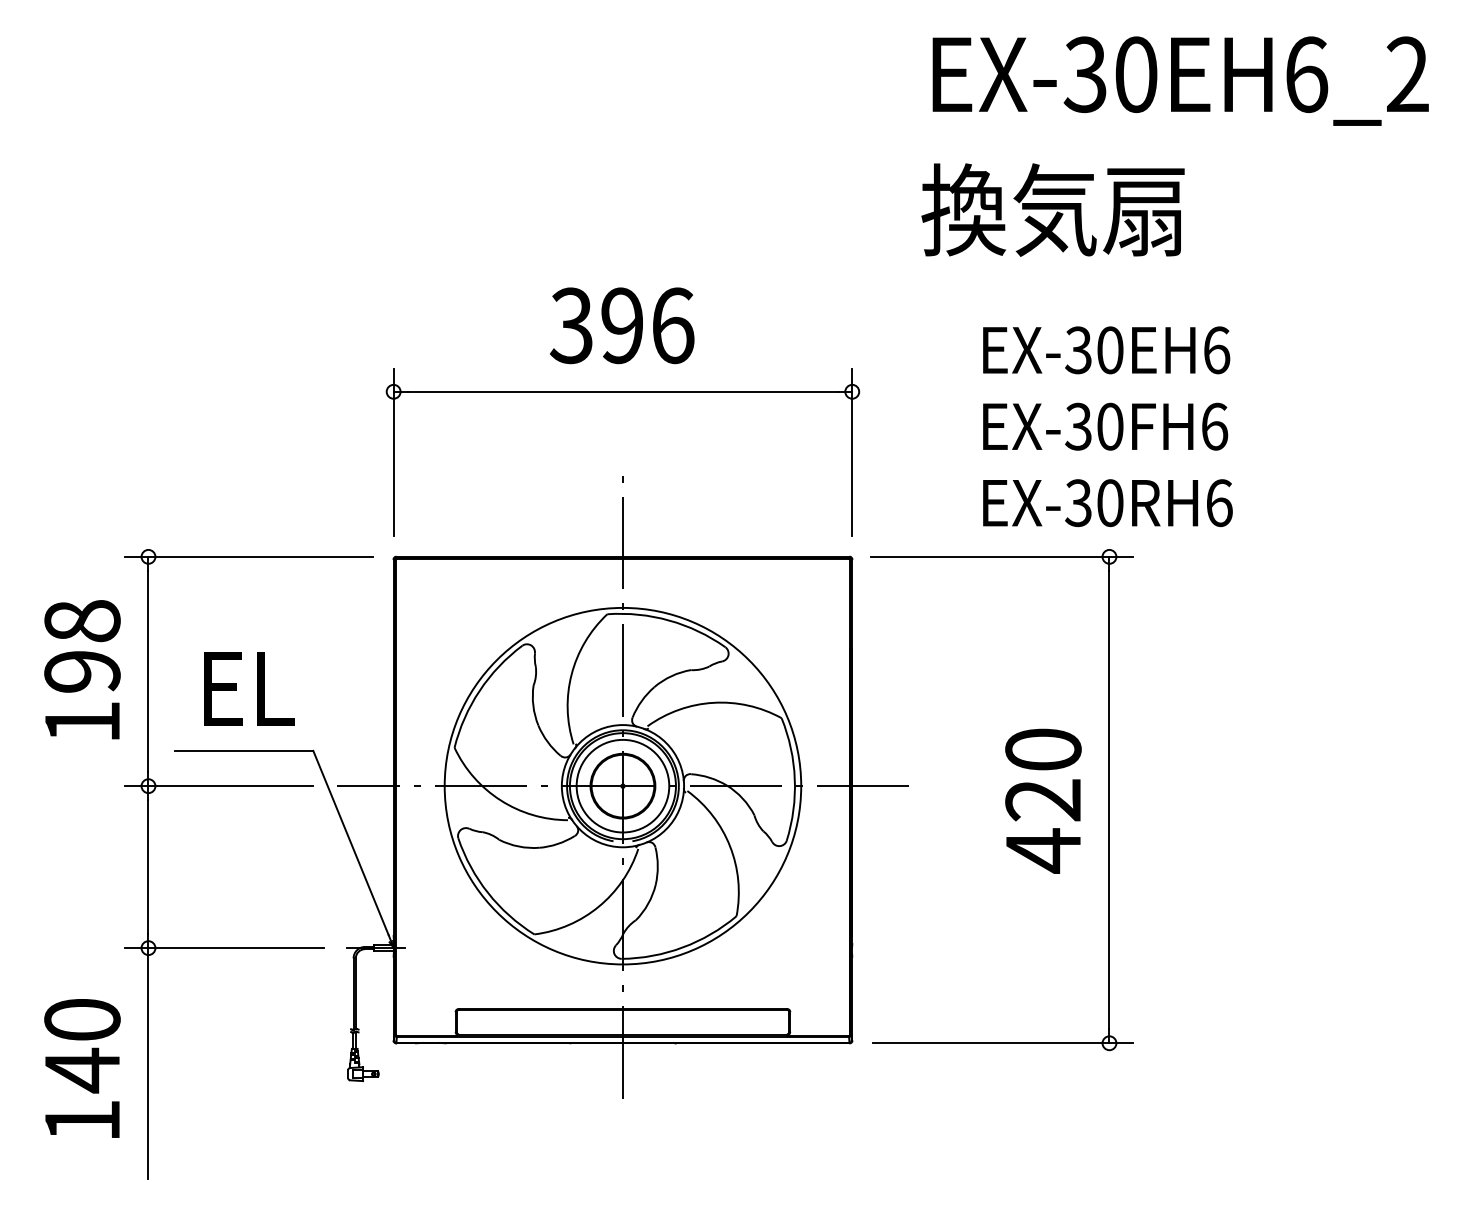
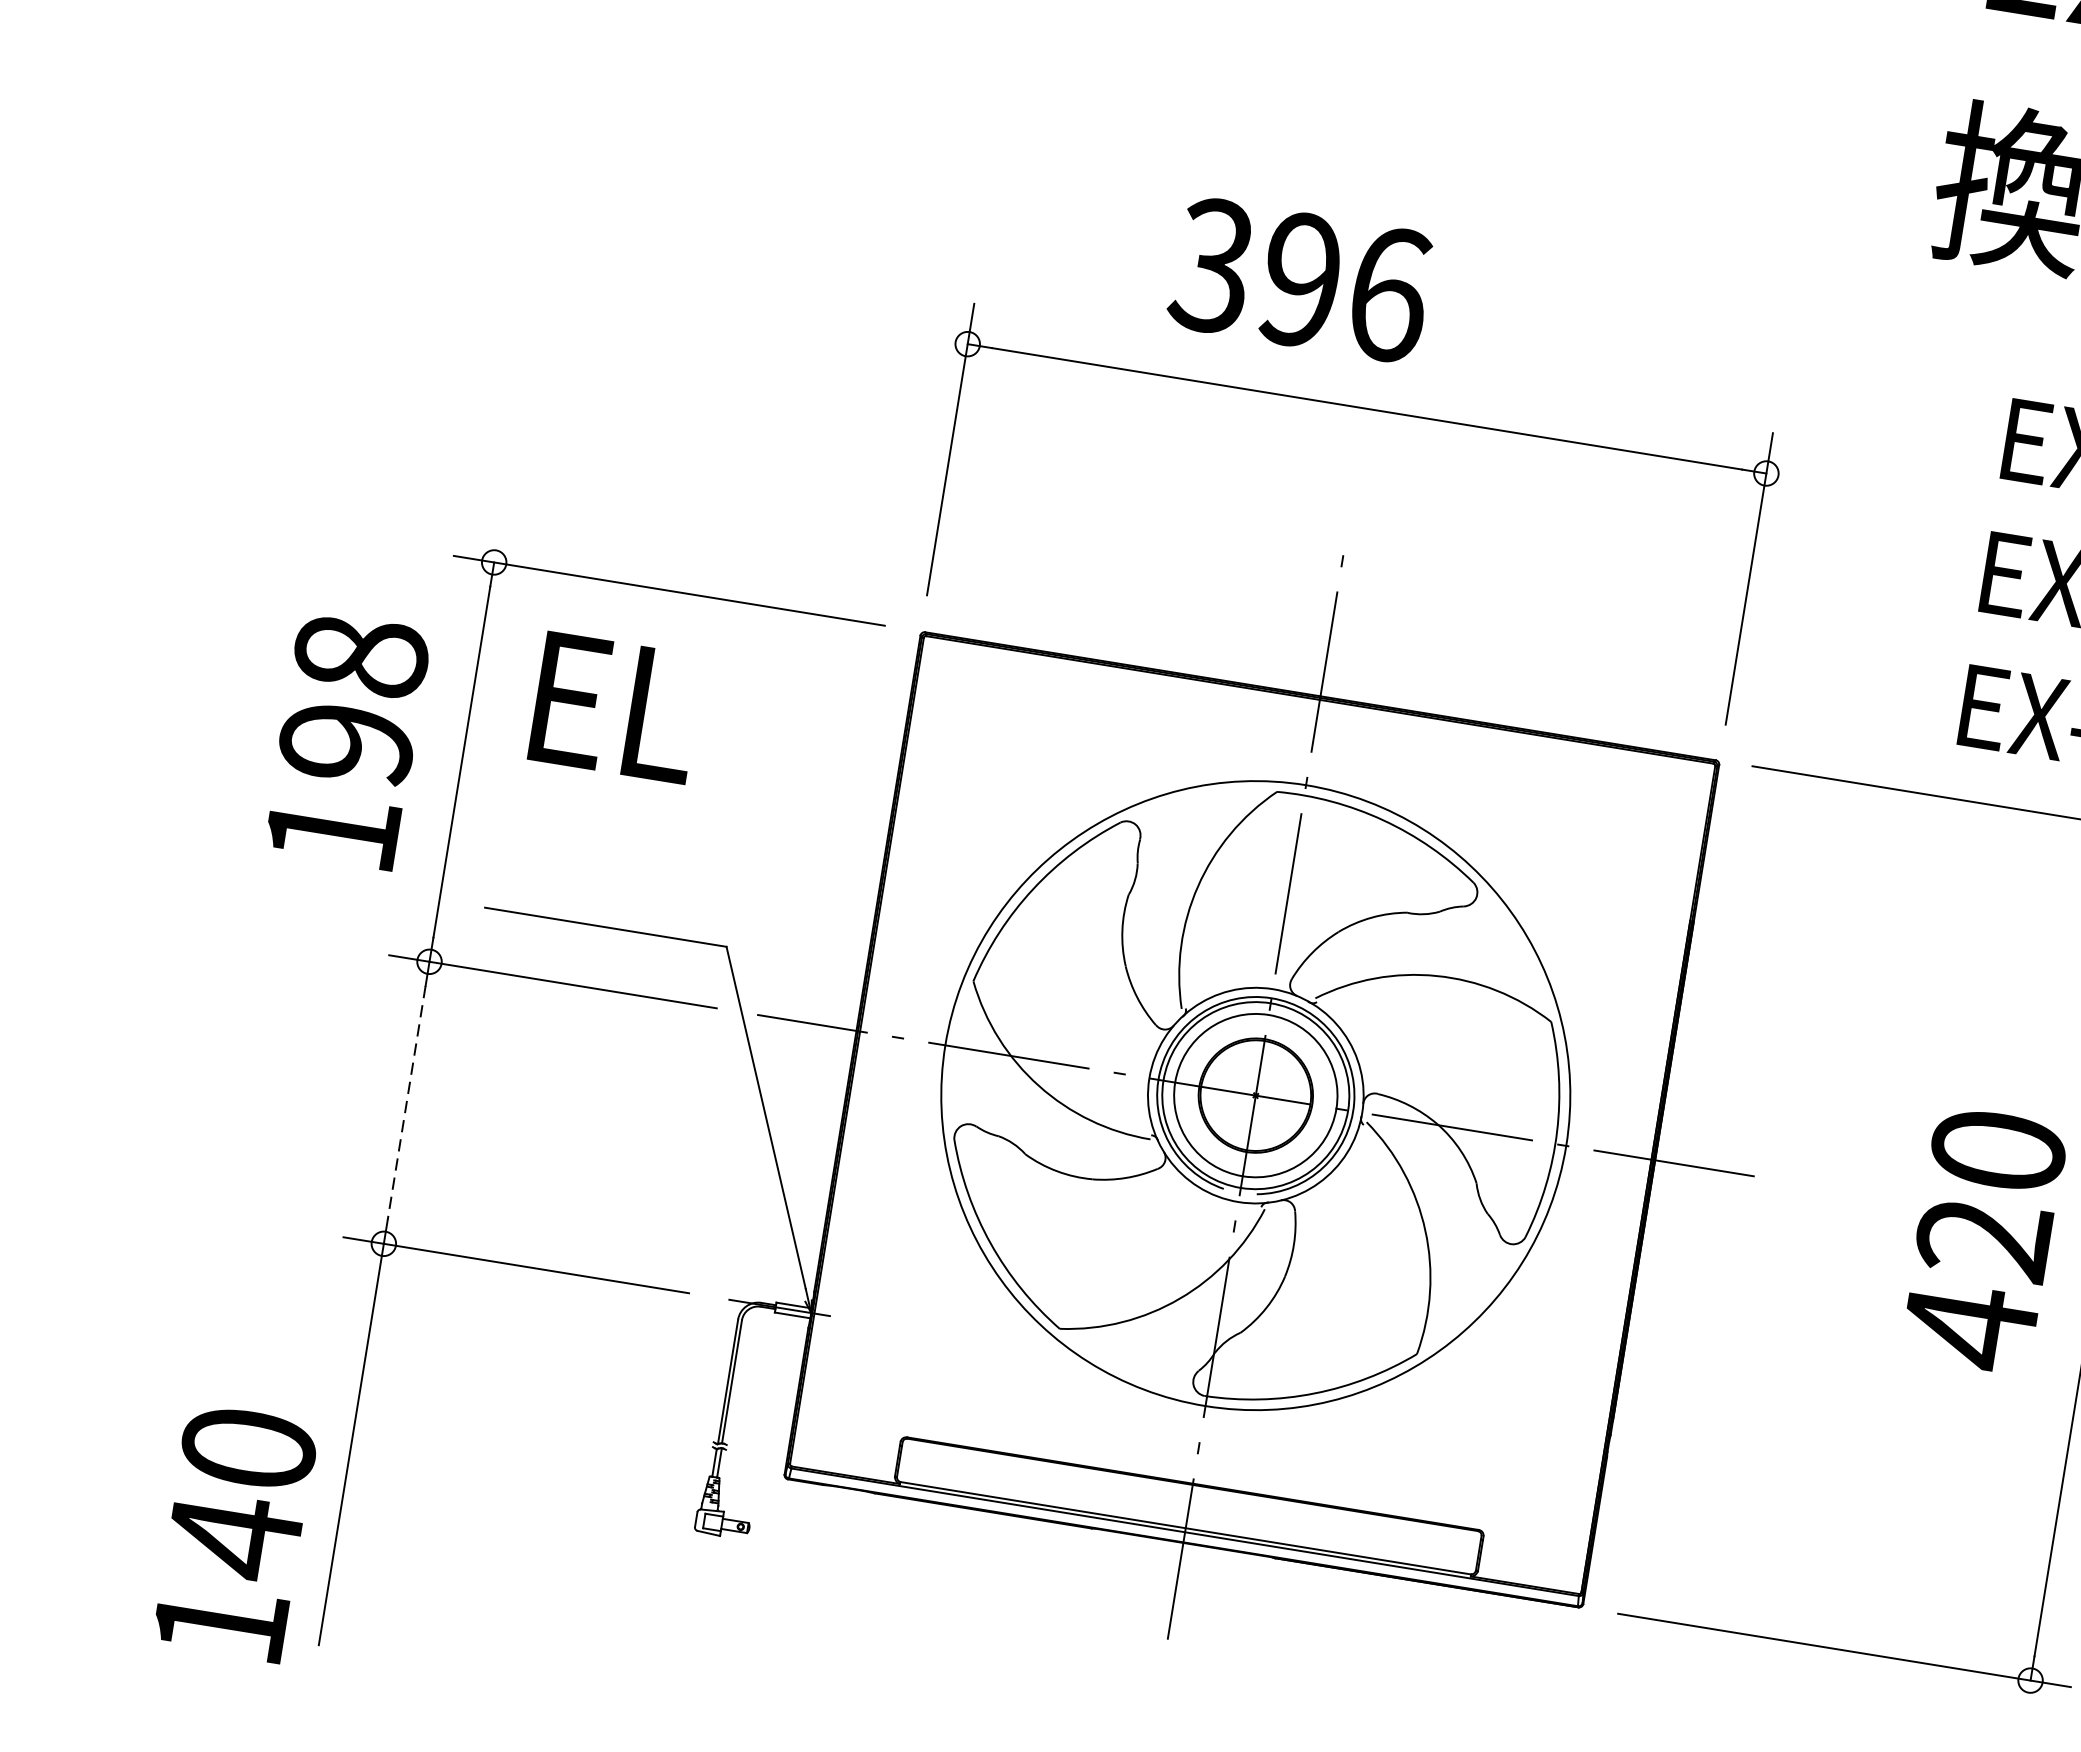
text: (622, 325) -> (1301, 279), moved
text: (249, 688) -> (617, 706), moved
line: (148, 867) -> (406, 1103), solid -> dashed
text: (82, 1068) -> (235, 1533), moved

